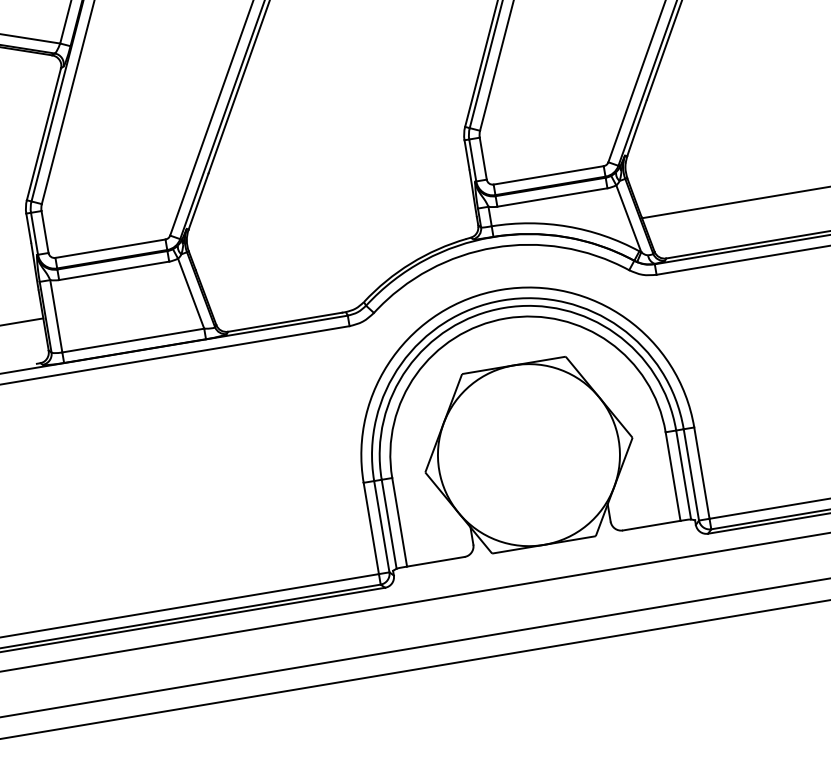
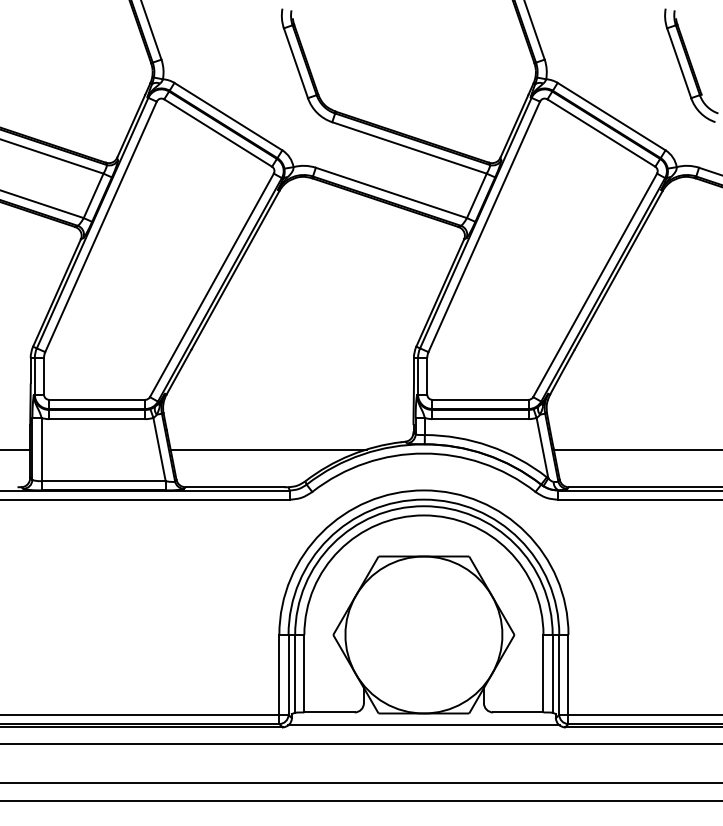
line: (315, 272) -> (268, 449), added
line: (545, 558) -> (423, 725), added

